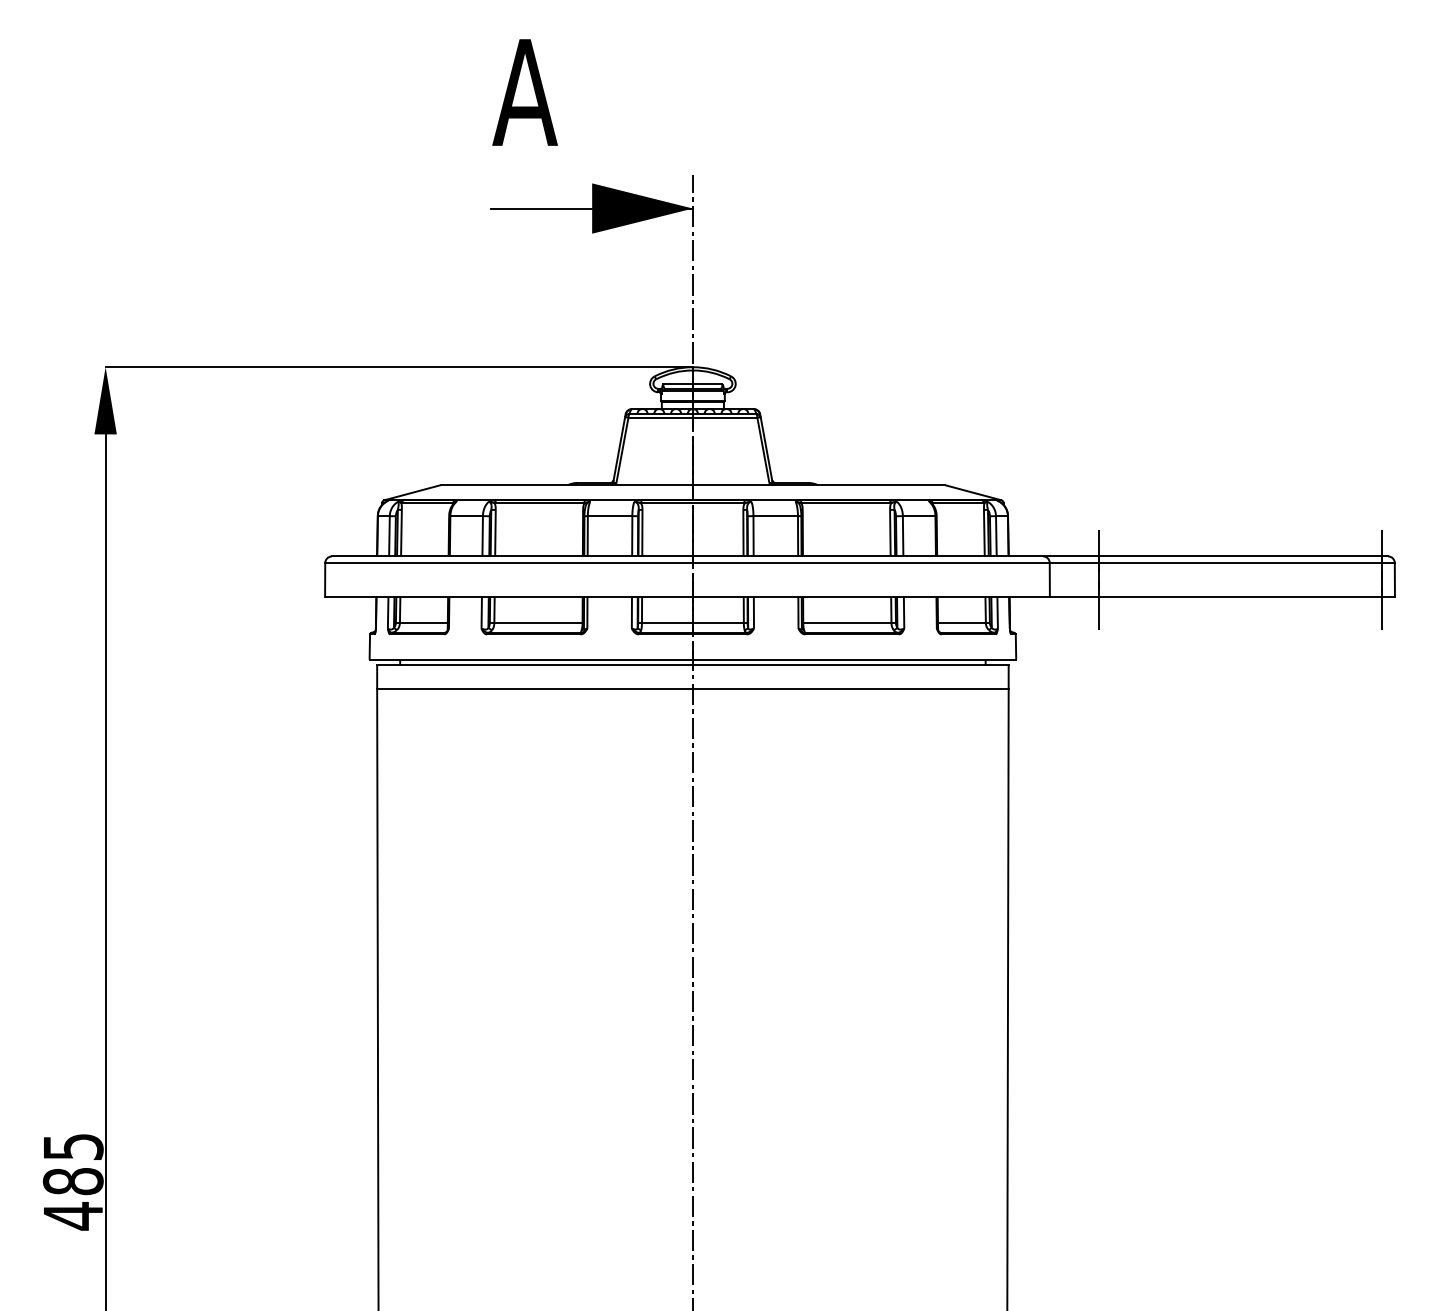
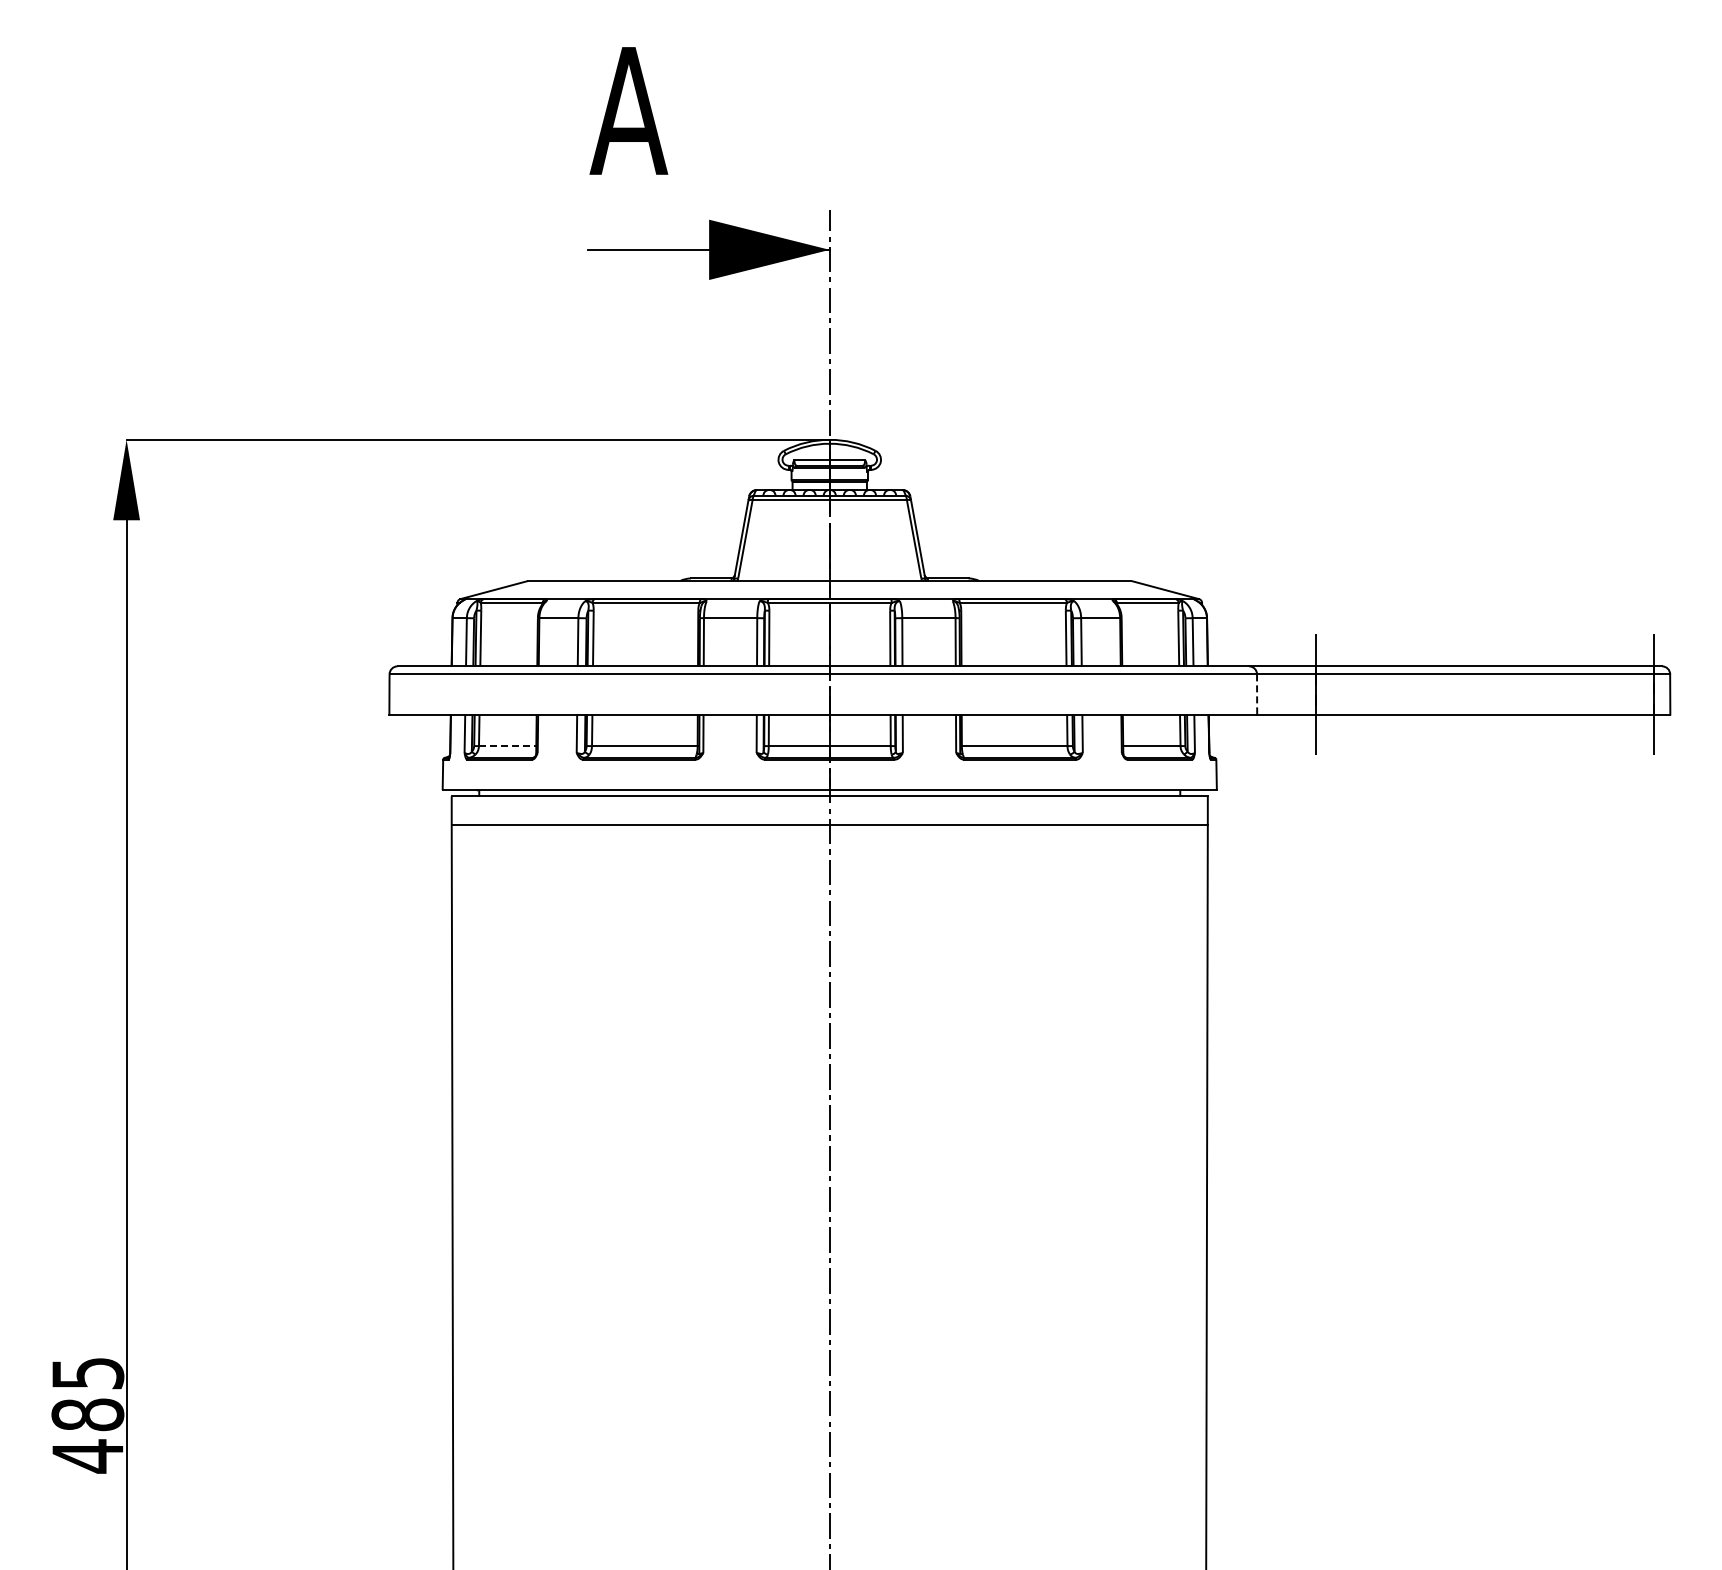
line: (1050, 579) -> (1257, 694), solid -> dashed
line: (423, 623) -> (507, 746), solid -> dashed

